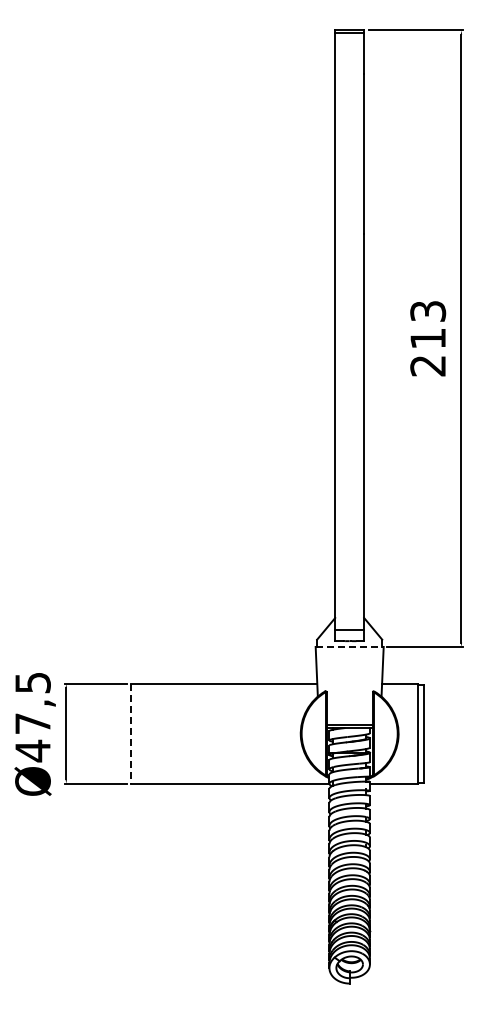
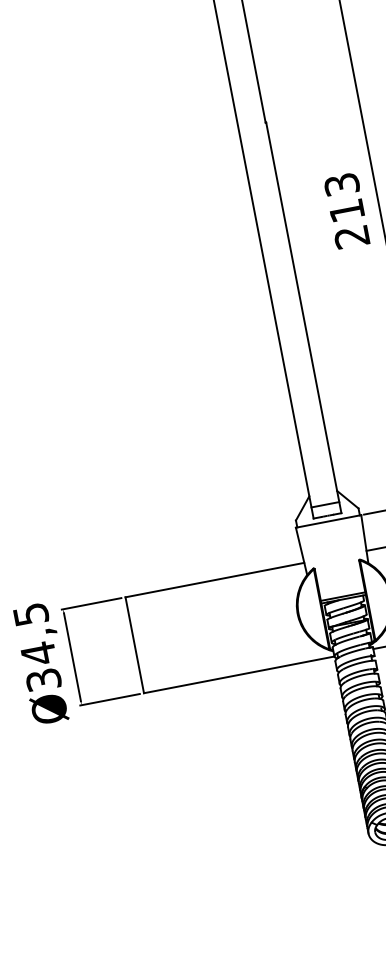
line: (350, 646) -> (329, 520), dashed -> solid
line: (131, 733) -> (135, 644), dashed -> solid
text: (32, 737) -> (40, 667), Ø47,5 -> Ø34,5

